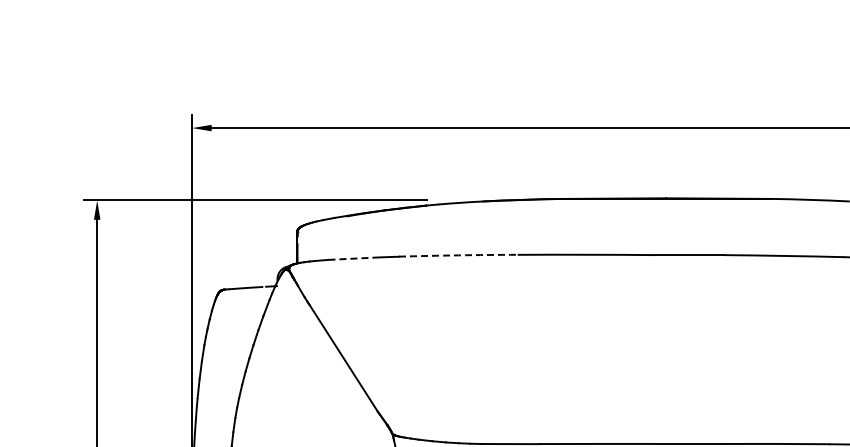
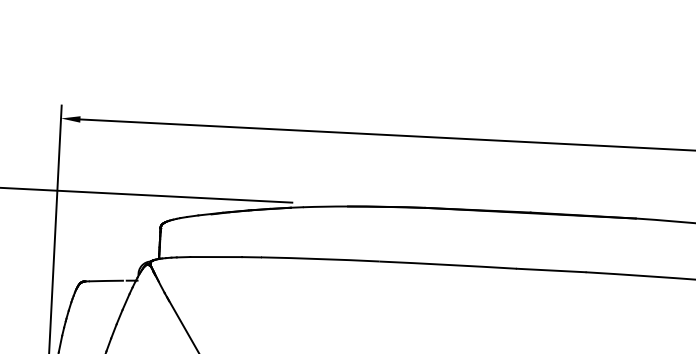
arc: (458, 255) -> (320, 259), dashed -> solid
line: (354, 258) -> (216, 256), dashed -> solid

